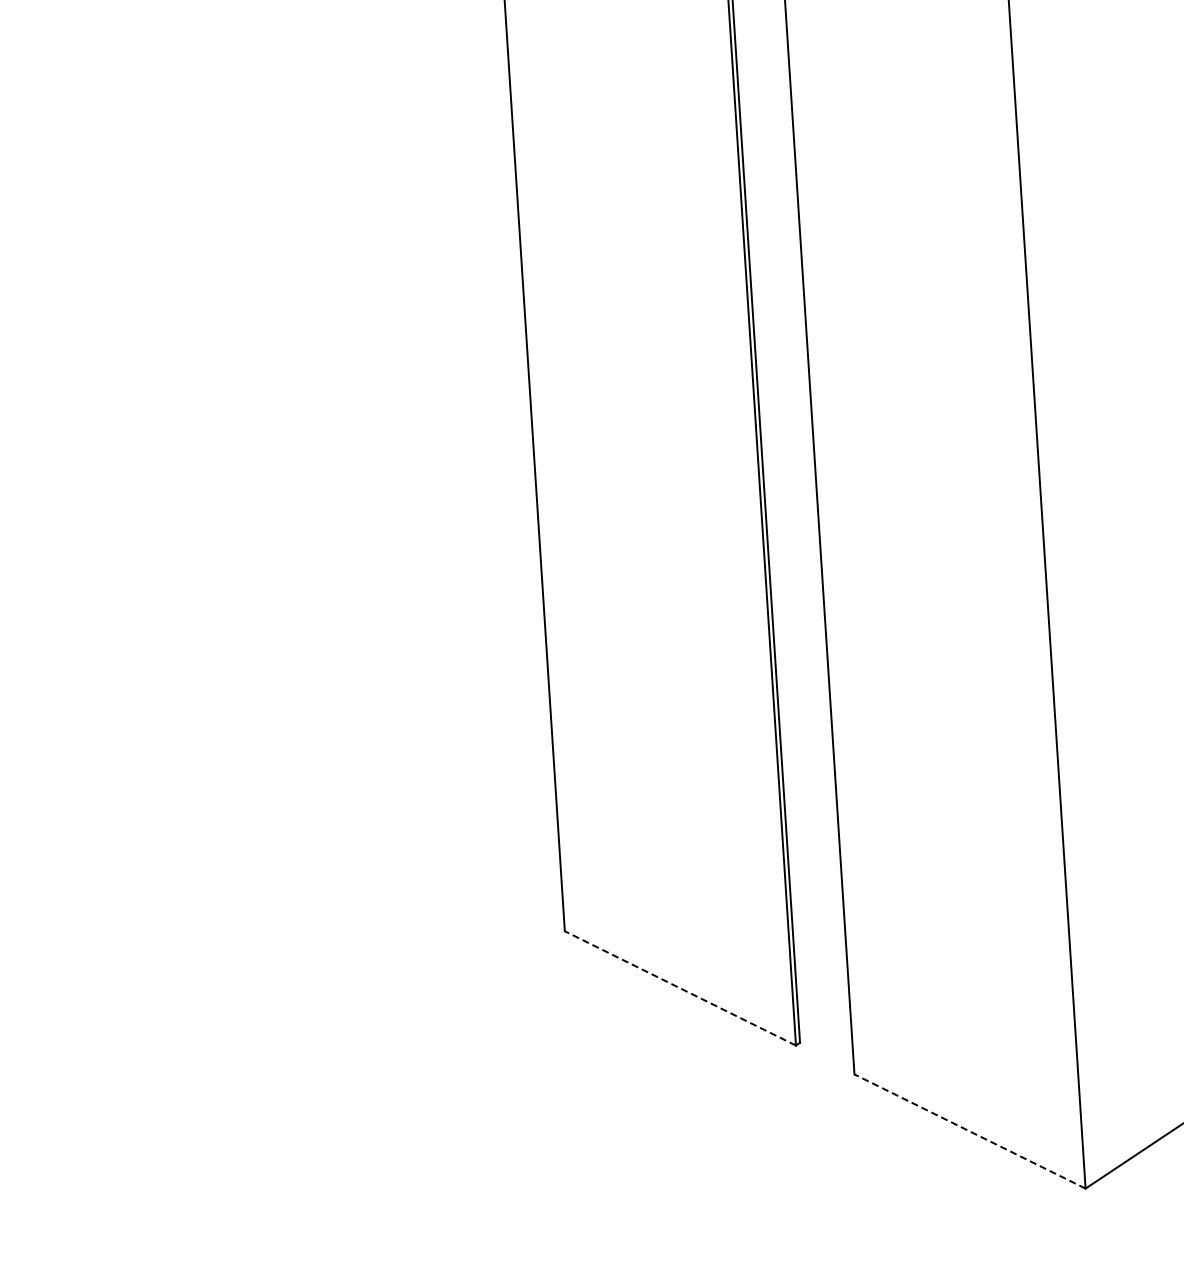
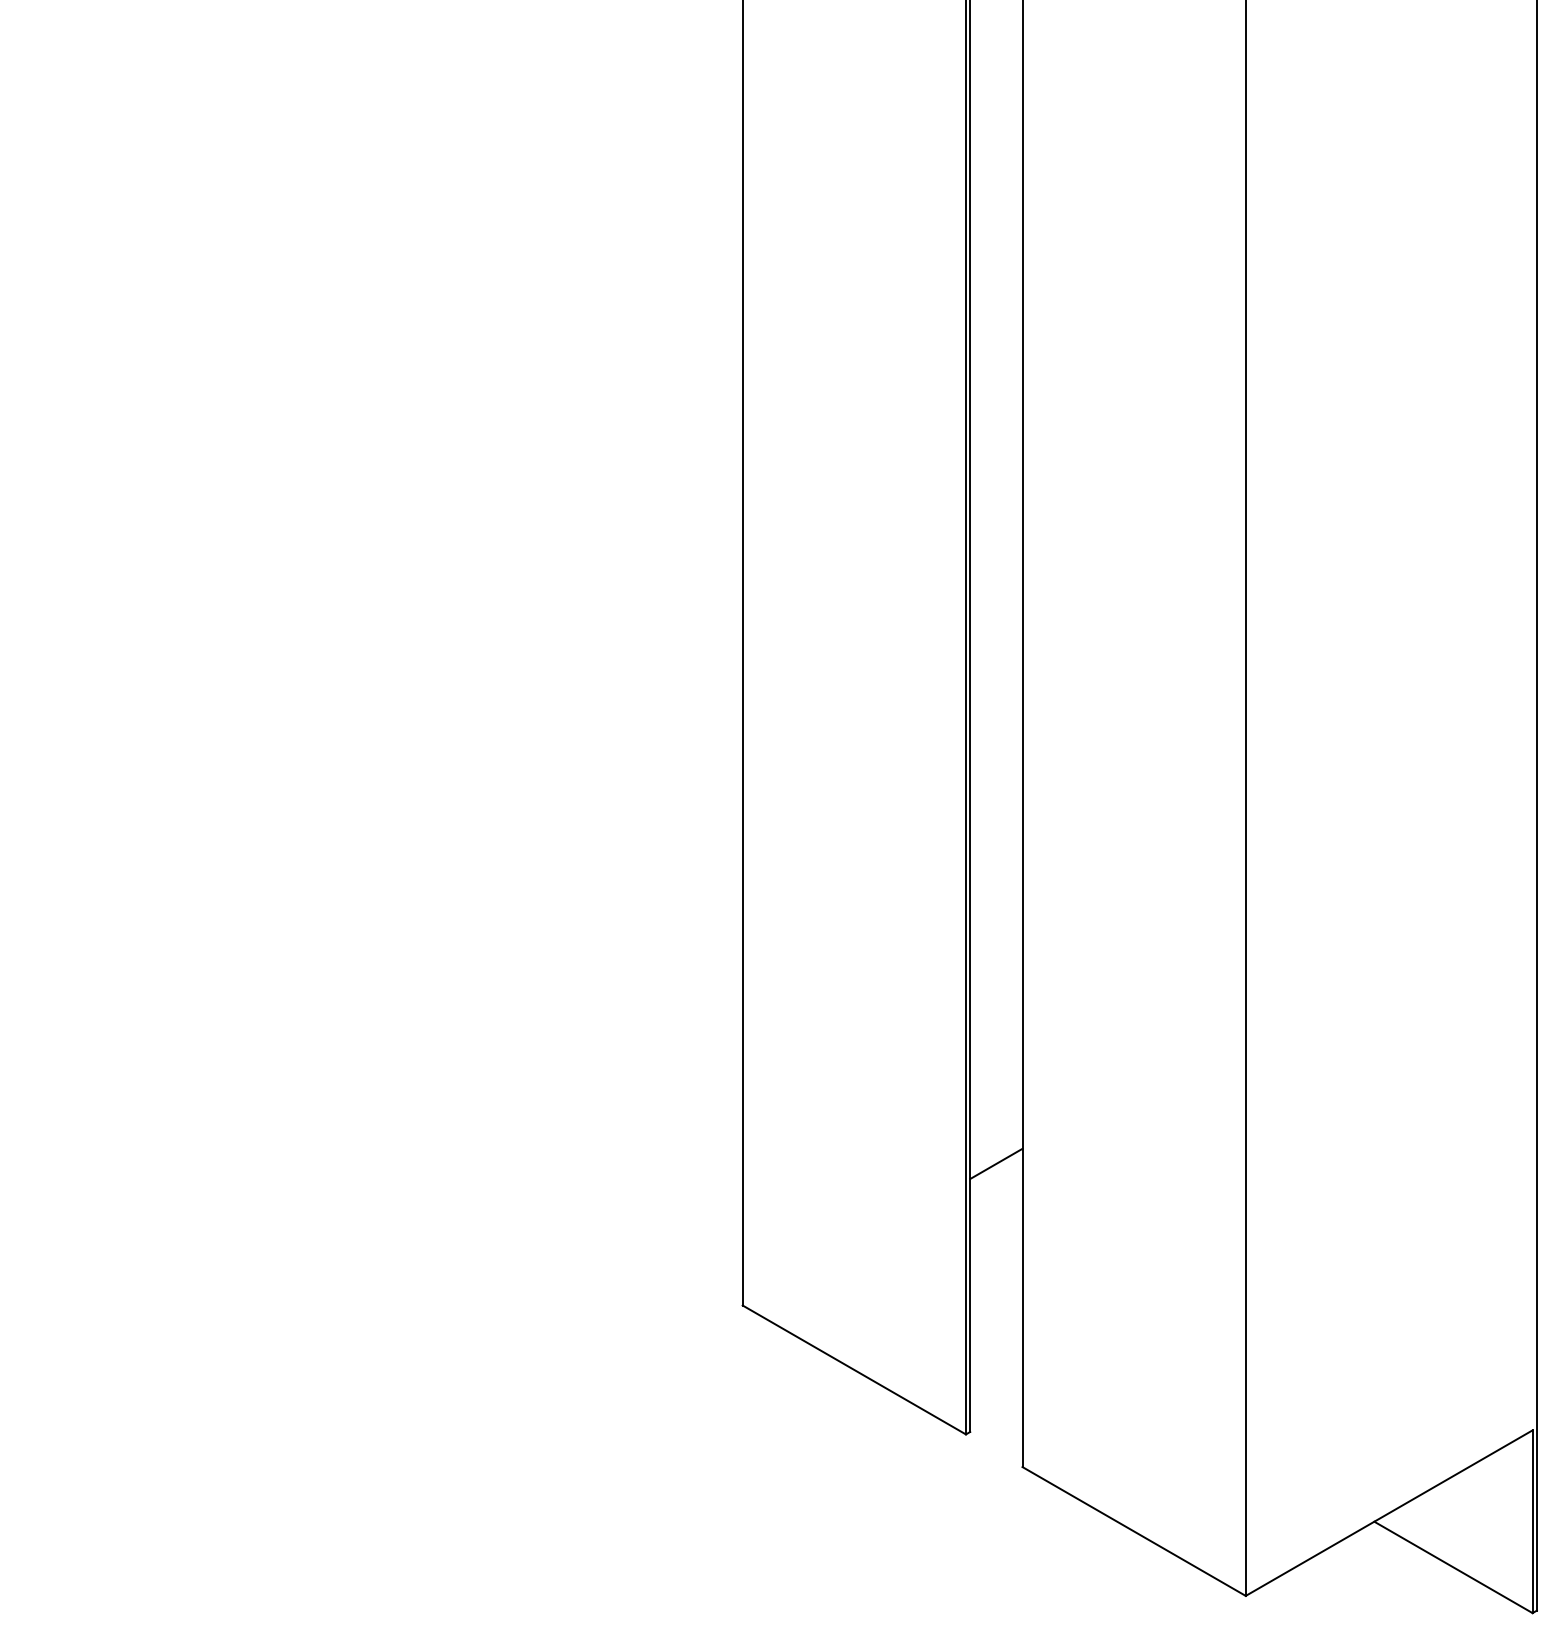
line: (808, 773) -> (996, 1163), added
line: (680, 987) -> (854, 1369), dashed -> solid
line: (970, 1131) -> (1134, 1531), dashed -> solid

